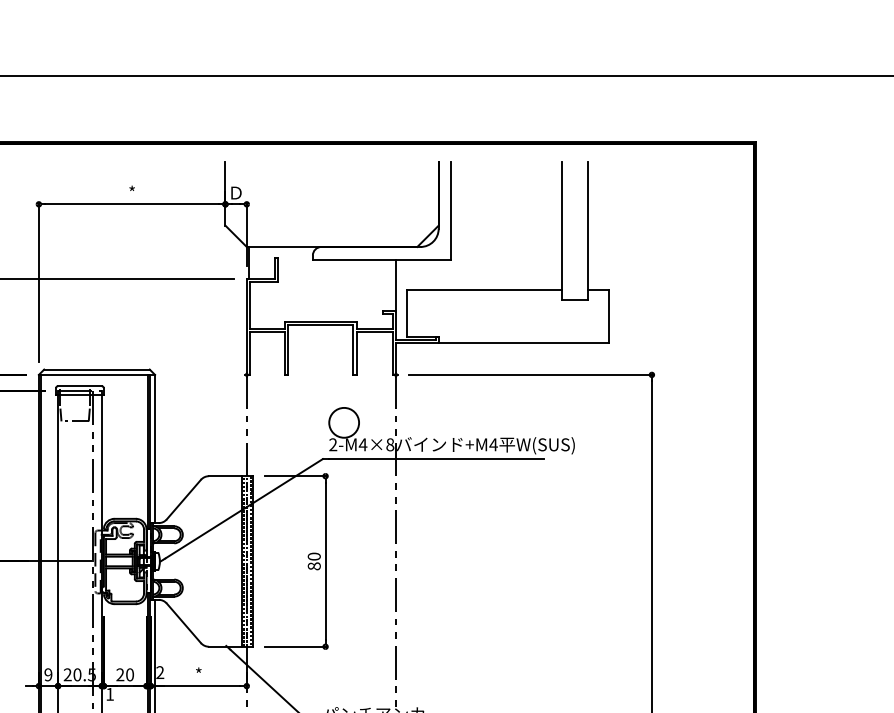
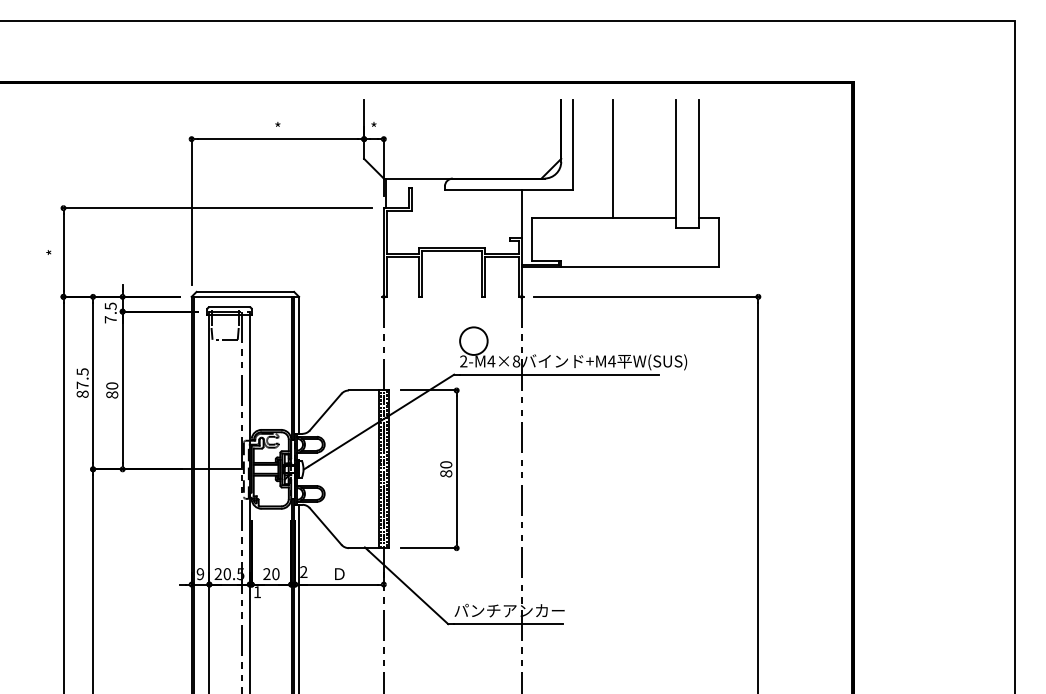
text: (236, 192) -> (374, 128), Ｄ -> *
line: (494, 225) -> (612, 158), added
text: (198, 674) -> (339, 573), * -> Ｄ

